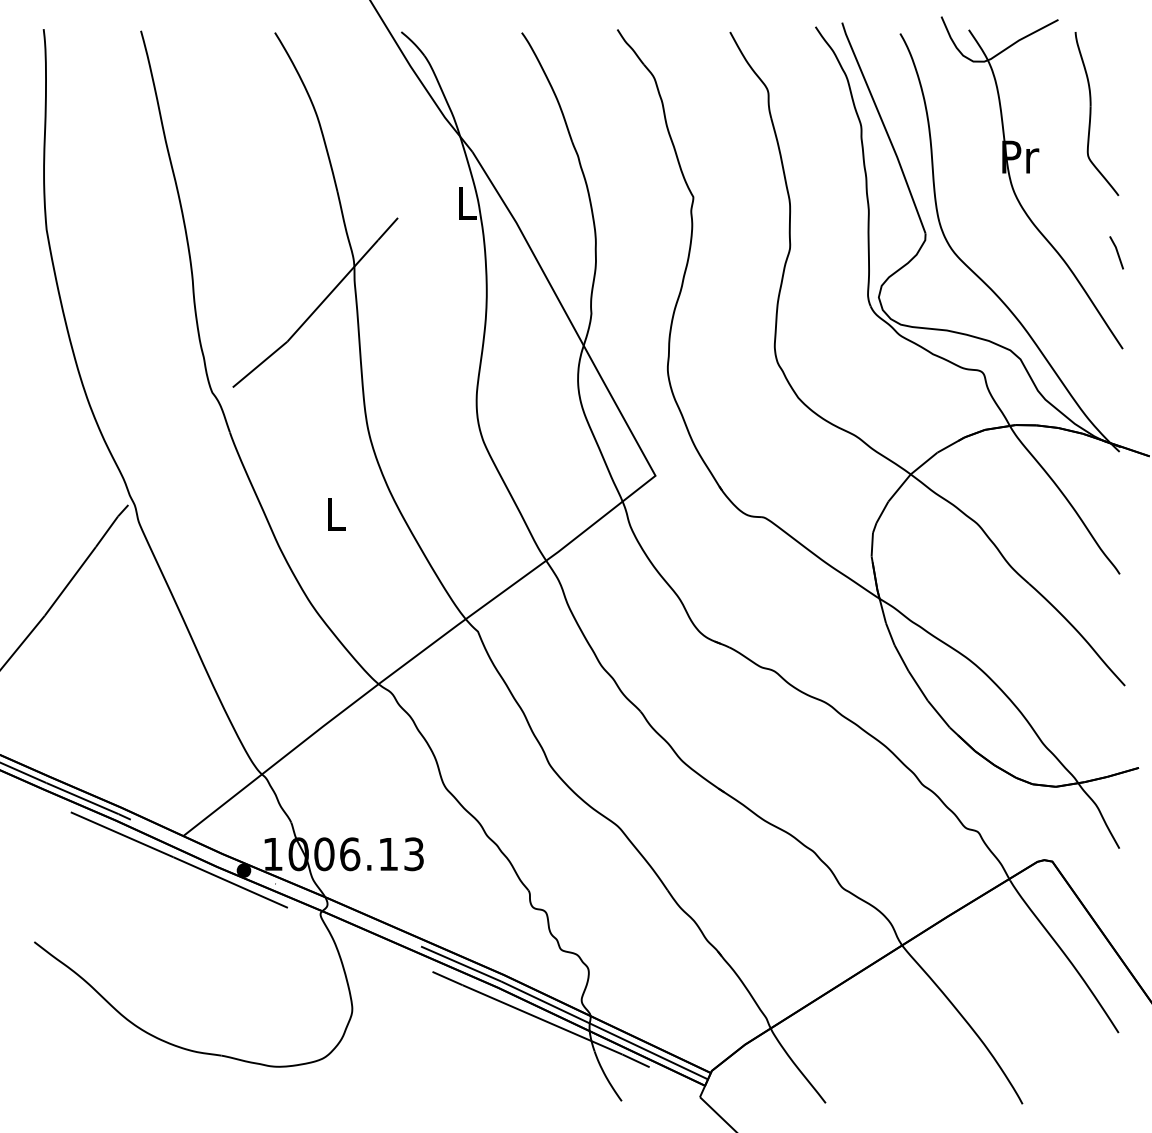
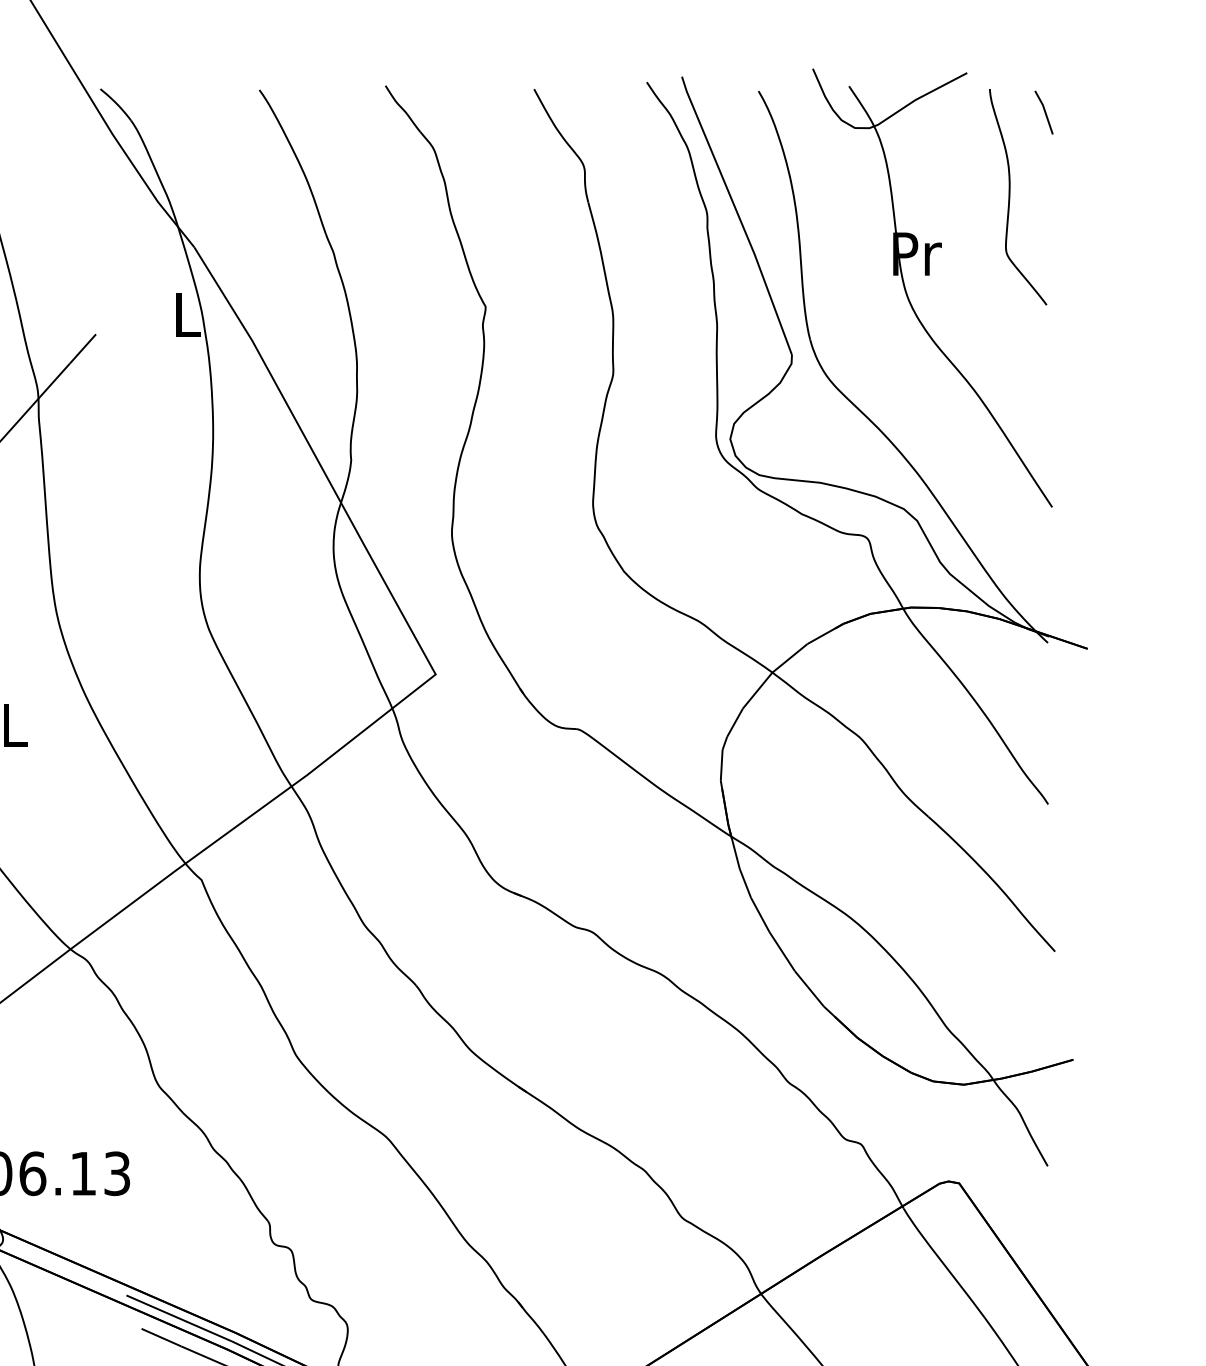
line: (1116, 252) -> (1043, 112), moved

